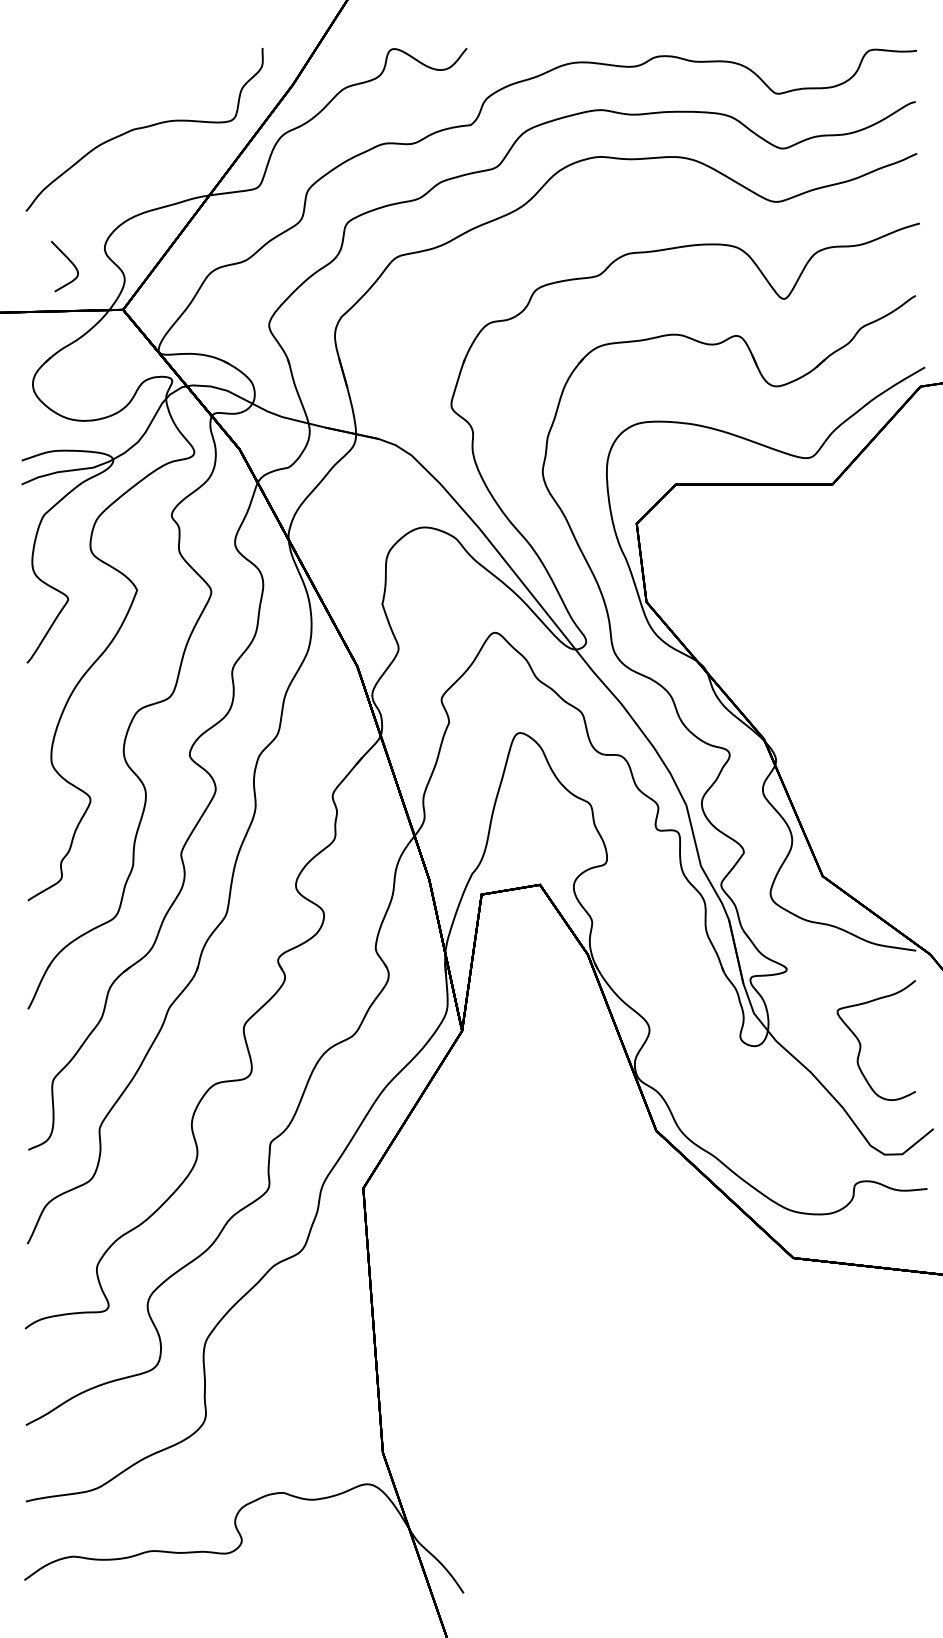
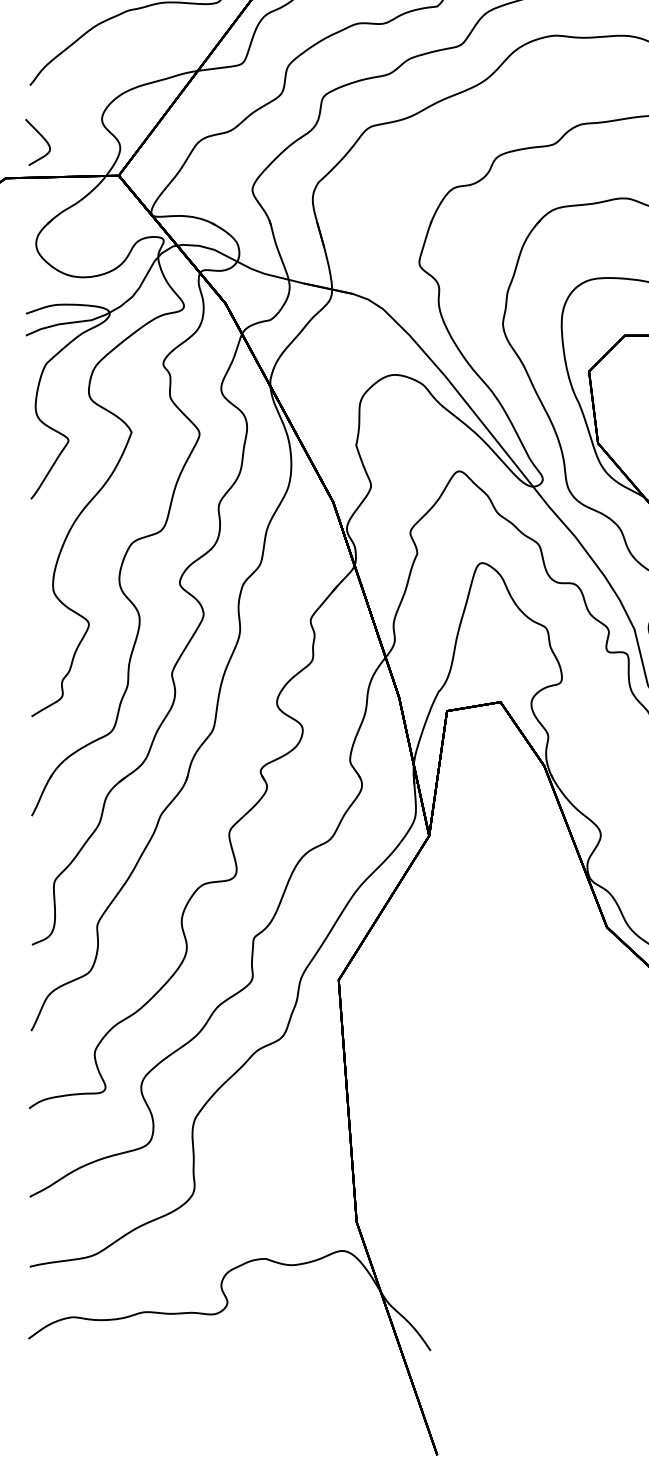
curve: (69, 261) -> (42, 137), moved

